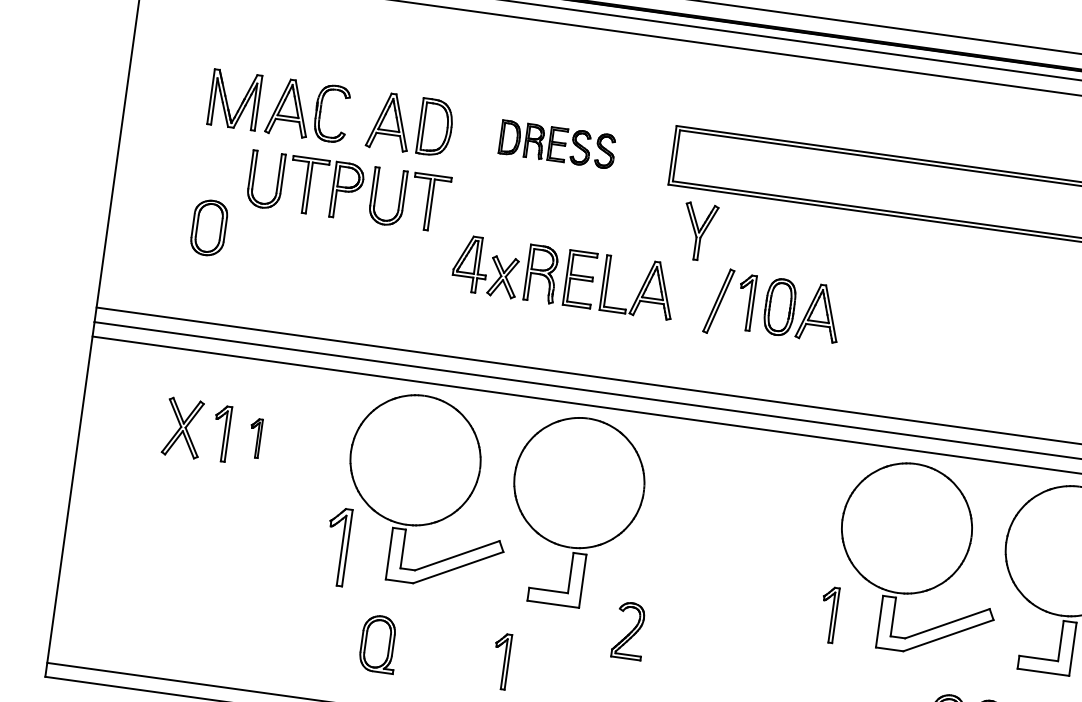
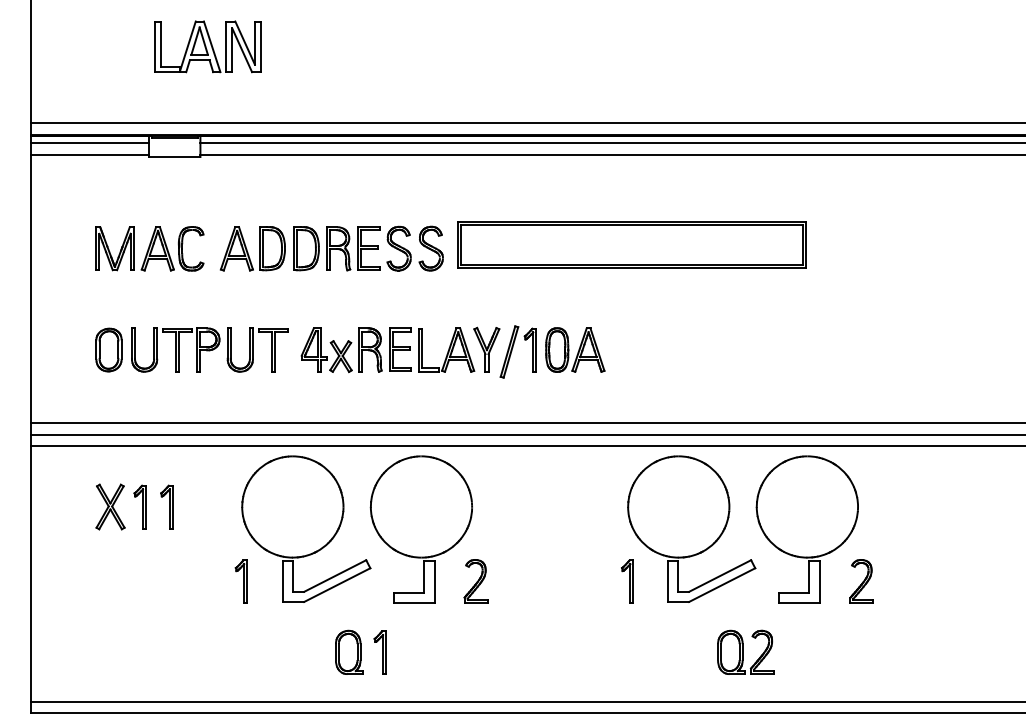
part: (557, 144) -> (368, 248), size x1.67
part: (348, 190) -> (209, 349), moved
part: (698, 231) -> (486, 349), moved
part: (254, 437) -> (166, 506), size x1.43
part: (335, 545) -> (240, 581), size x0.71
part: (628, 630) -> (475, 581), moved
part: (379, 642) -> (349, 651), moved

